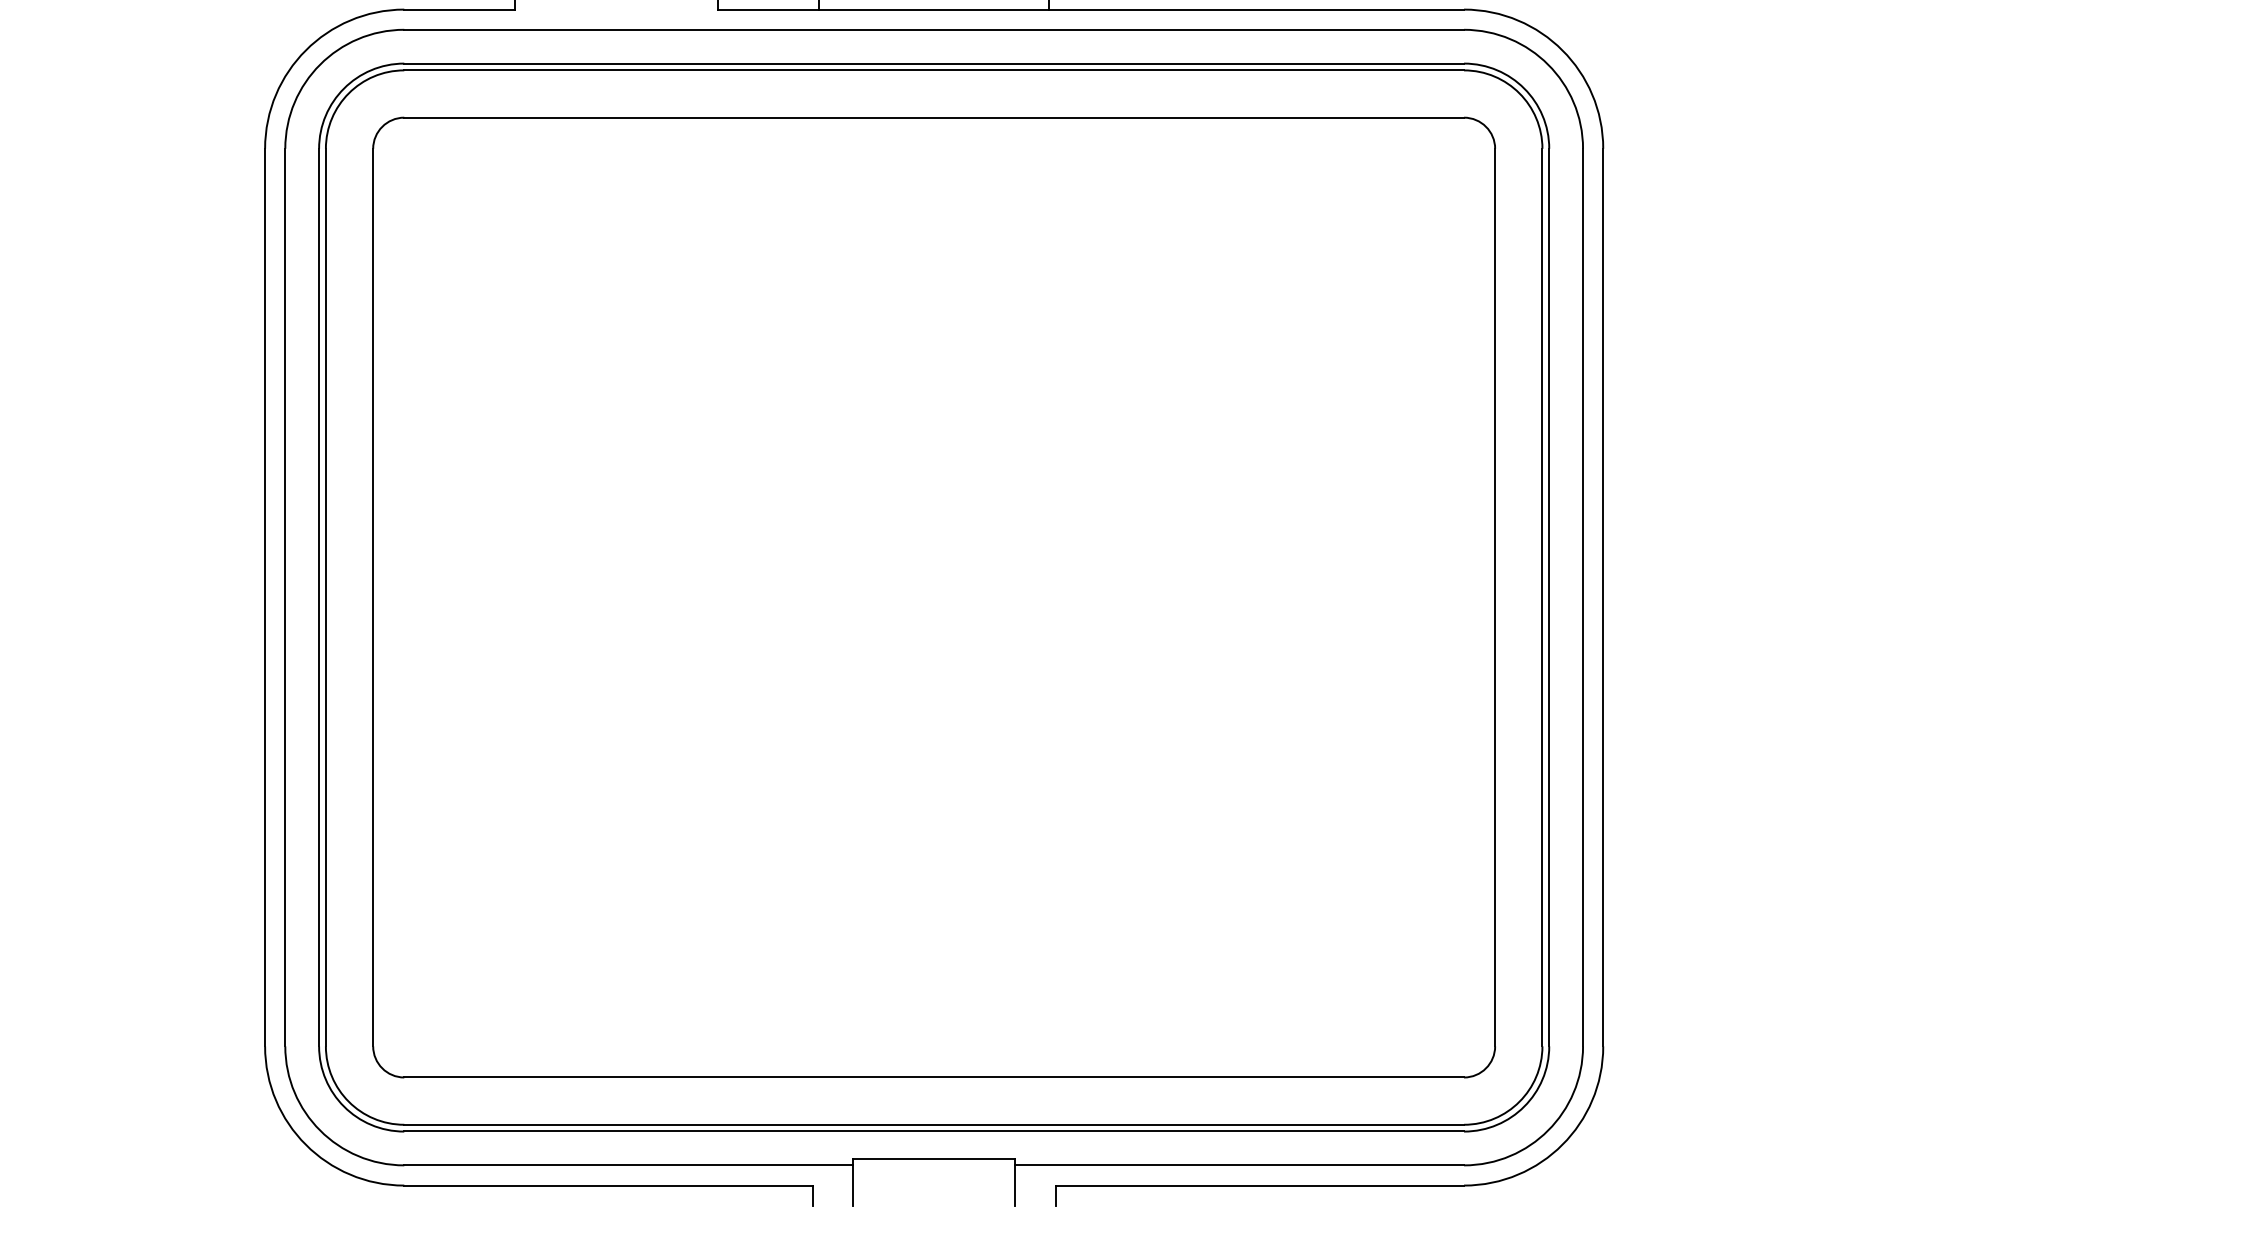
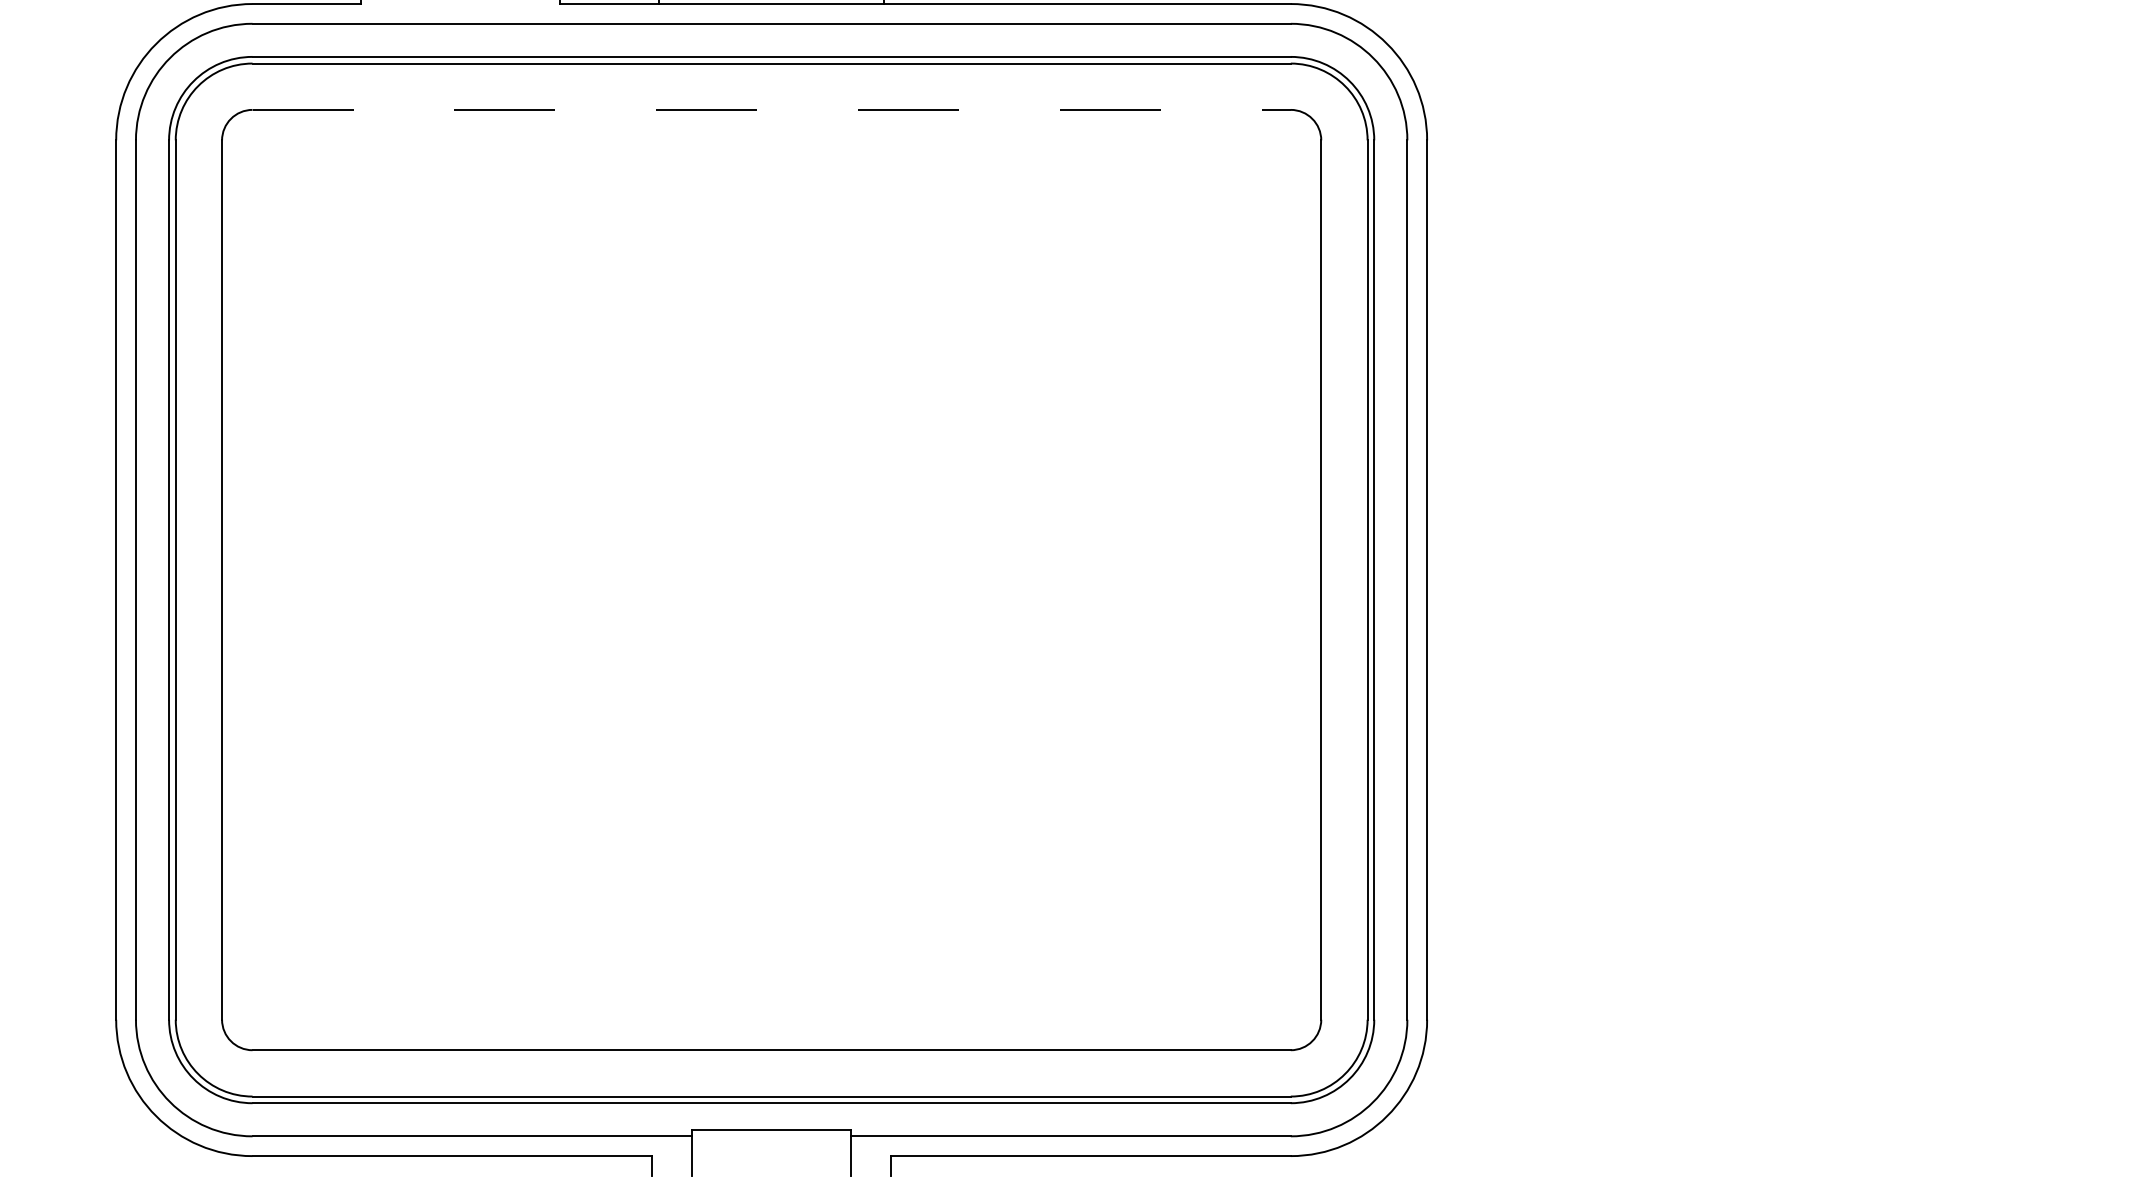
line: (934, 117) -> (771, 109), solid -> dashed

